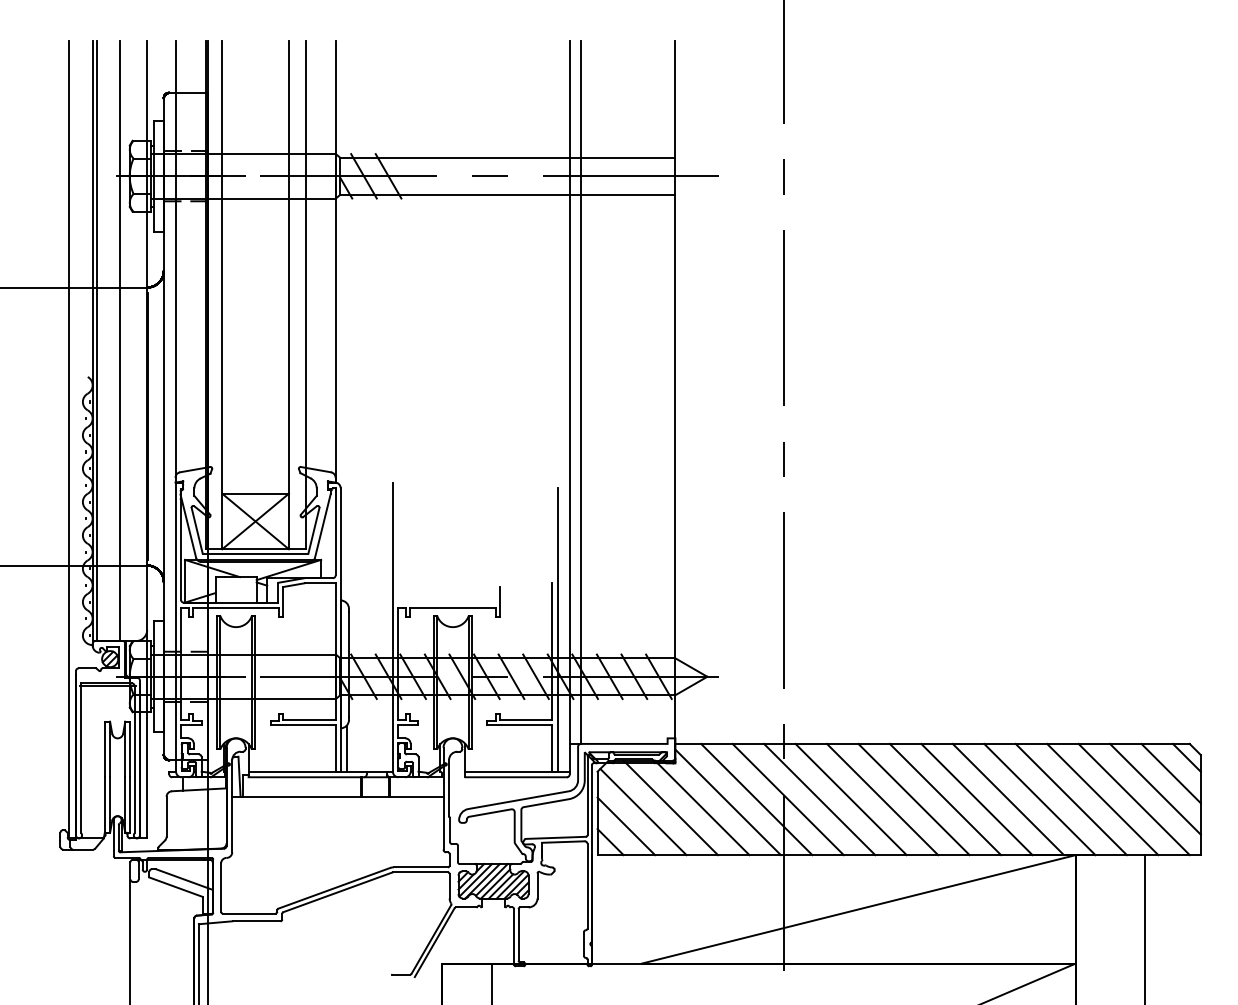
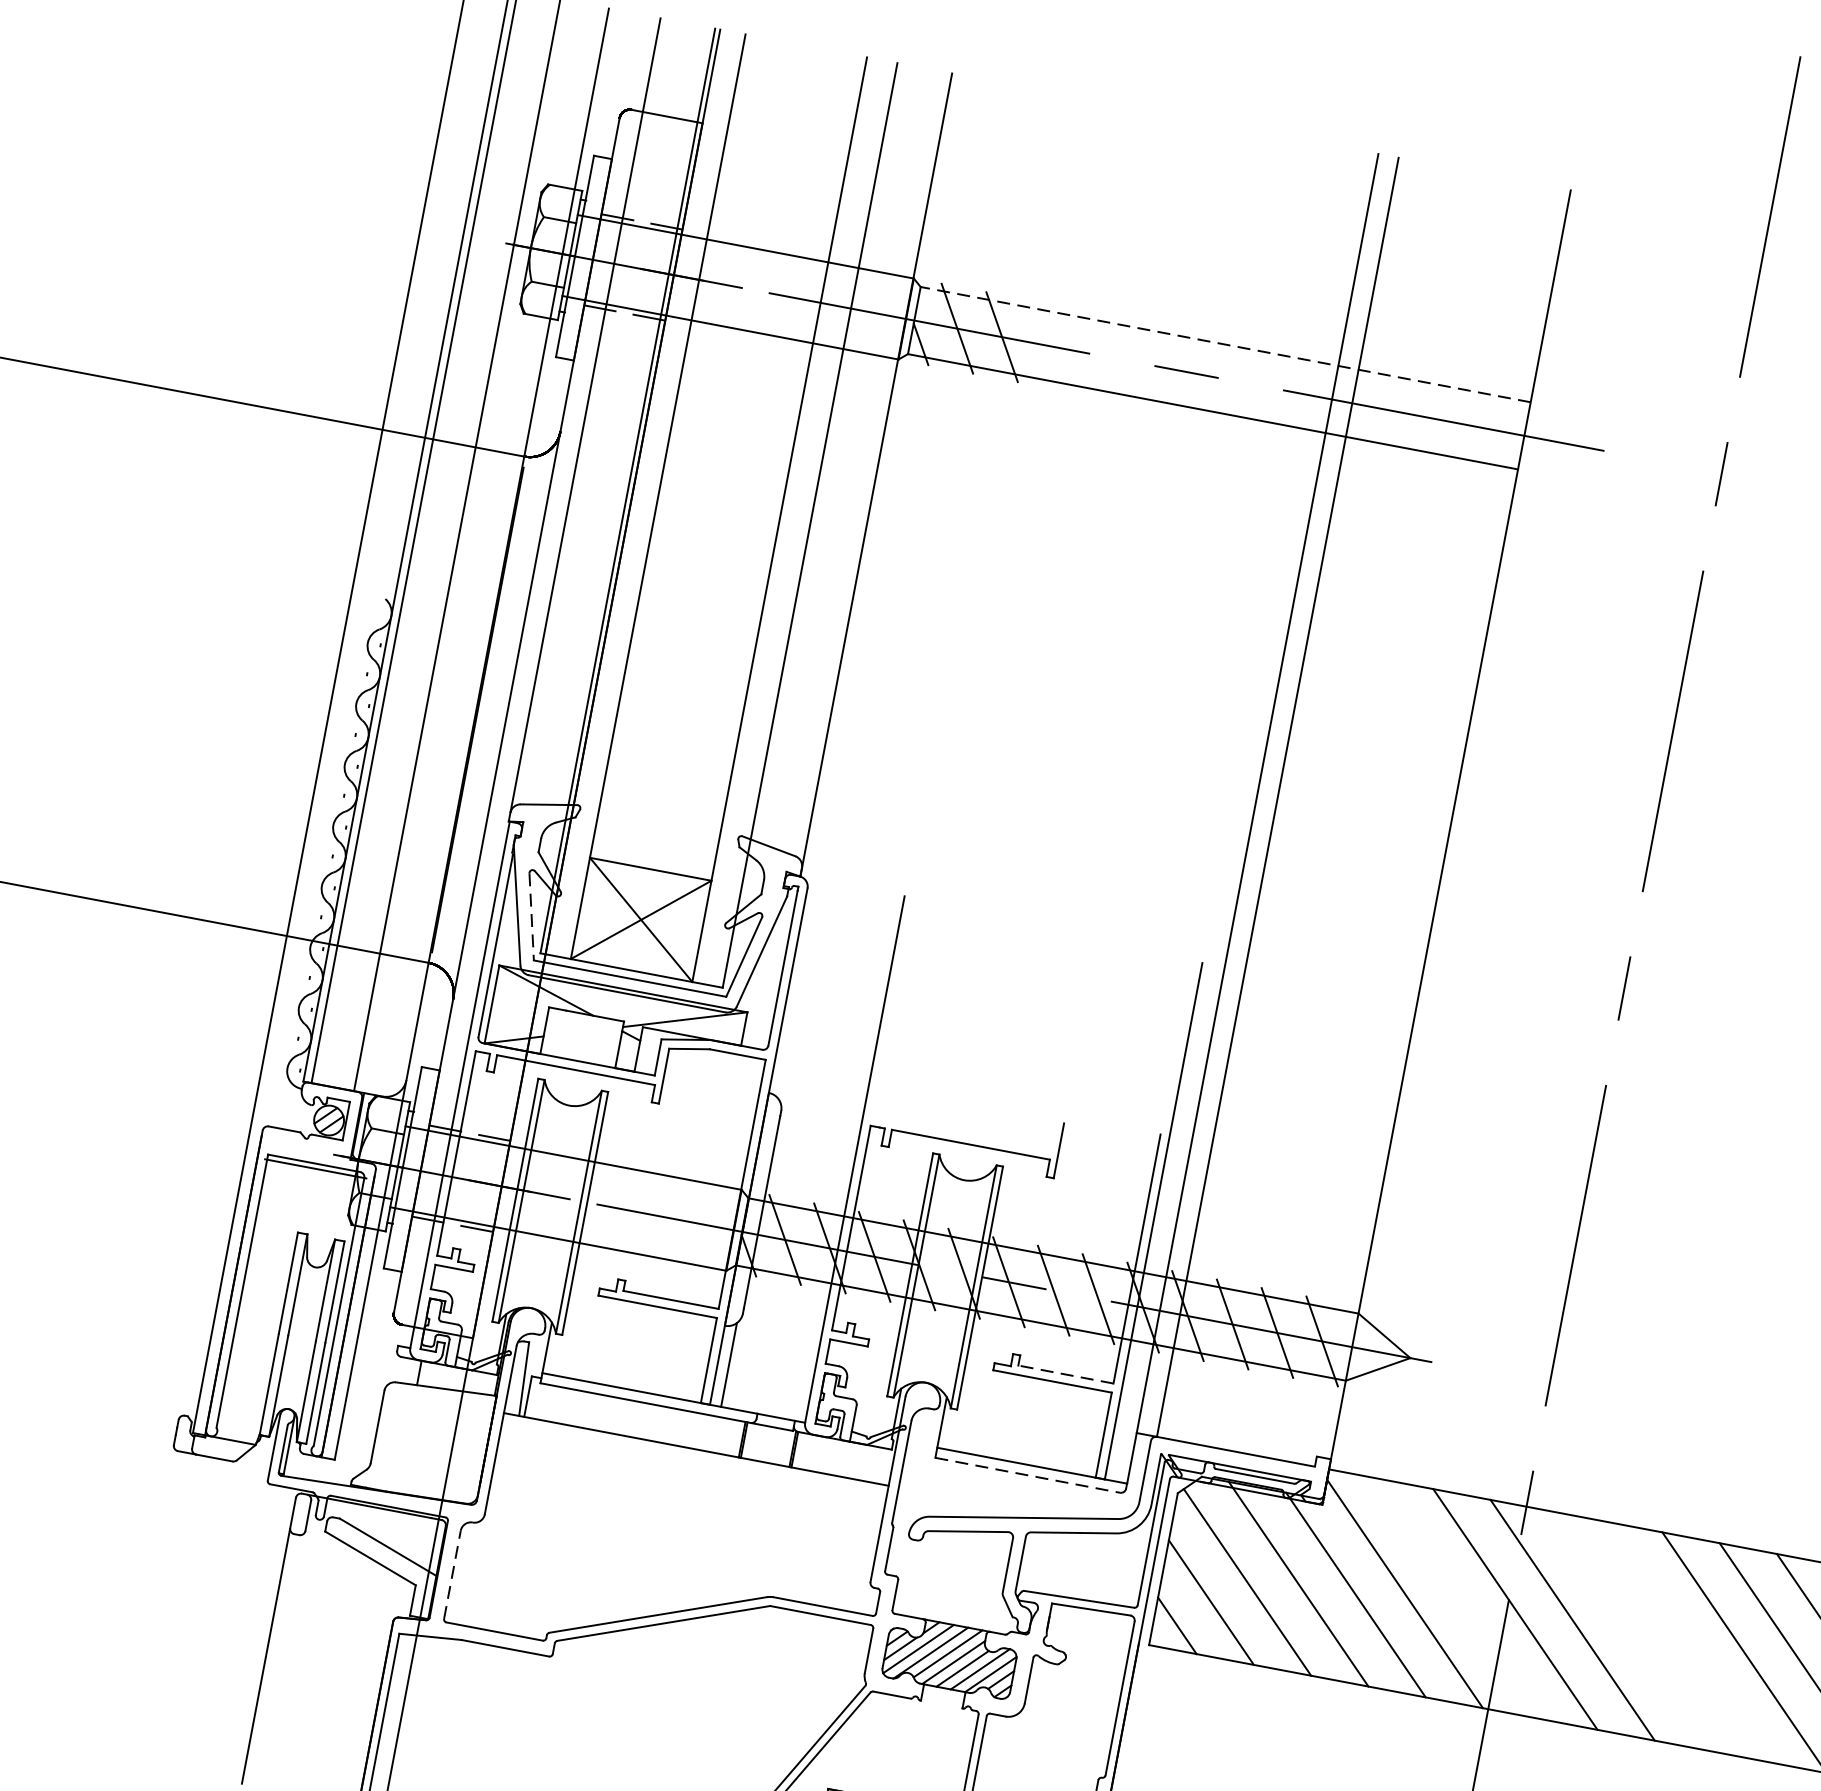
line: (507, 157) -> (1225, 343), solid -> dashed
line: (197, 530) -> (532, 916), solid -> dashed
line: (525, 720) -> (1064, 1375), solid -> dashed
line: (516, 777) -> (1028, 1475), solid -> dashed
line: (756, 799) -> (1457, 1598), removed
line: (850, 799) -> (1628, 1630), removed
line: (882, 799) -> (1687, 1641), removed
line: (221, 887) -> (453, 1574), solid -> dashed

